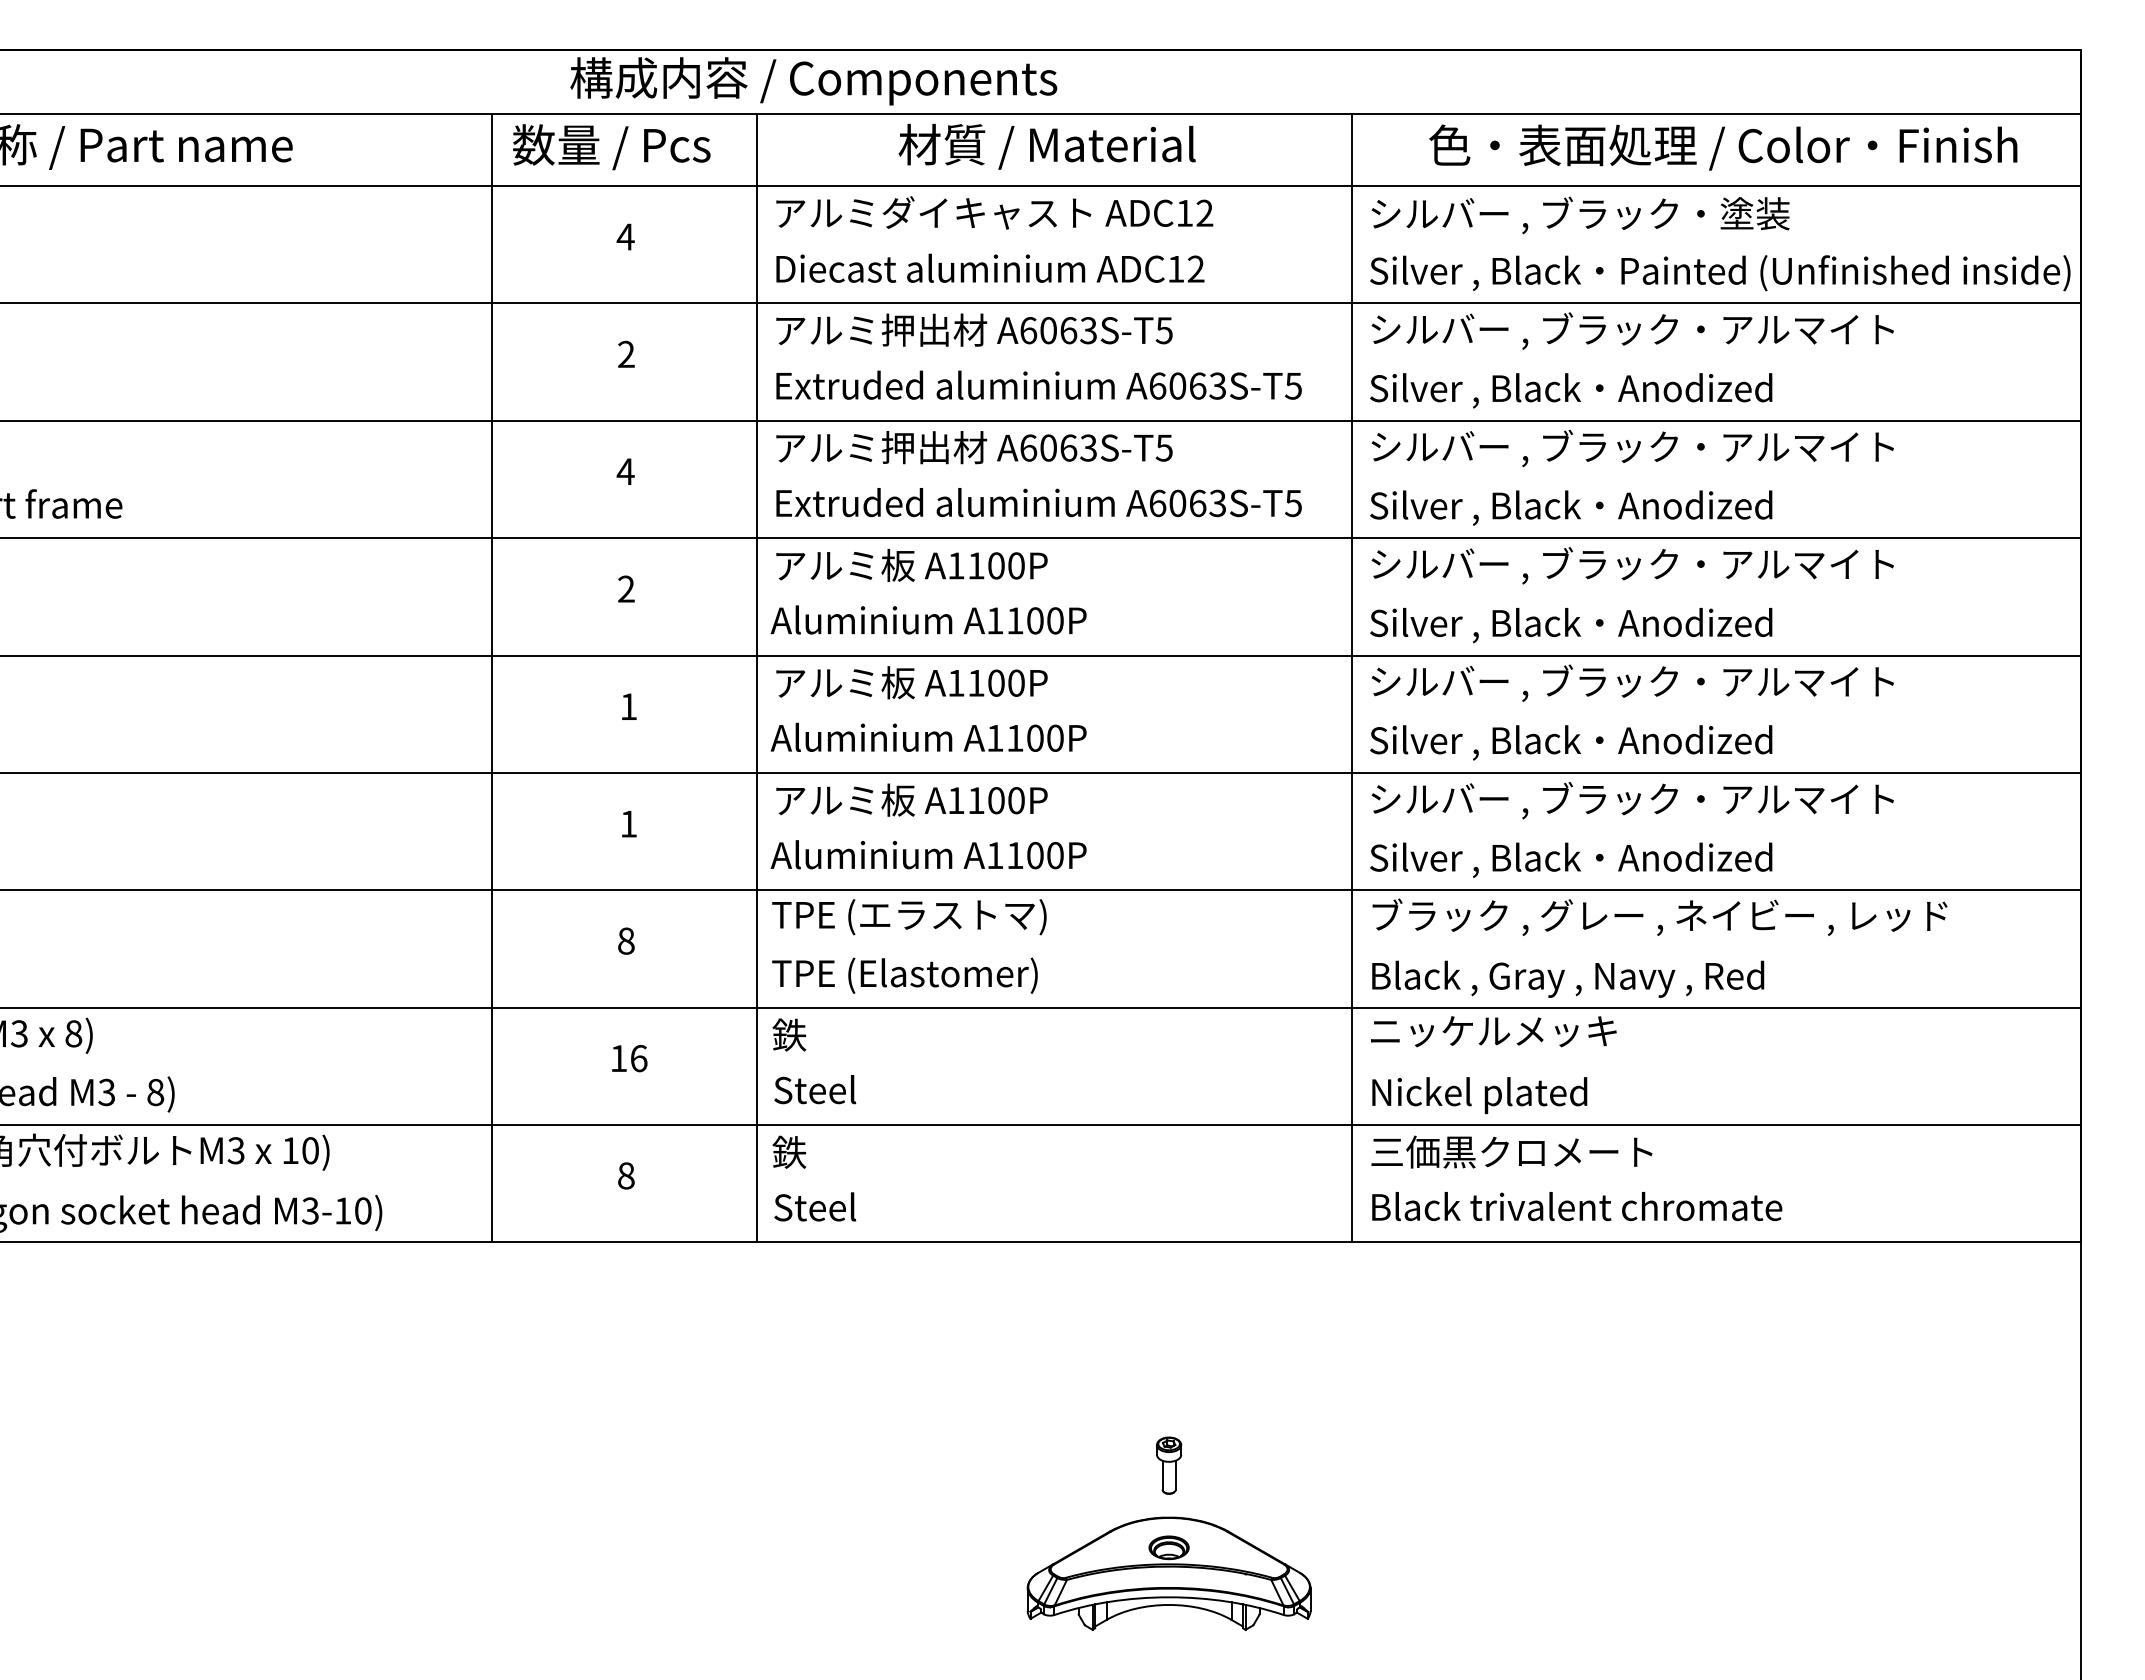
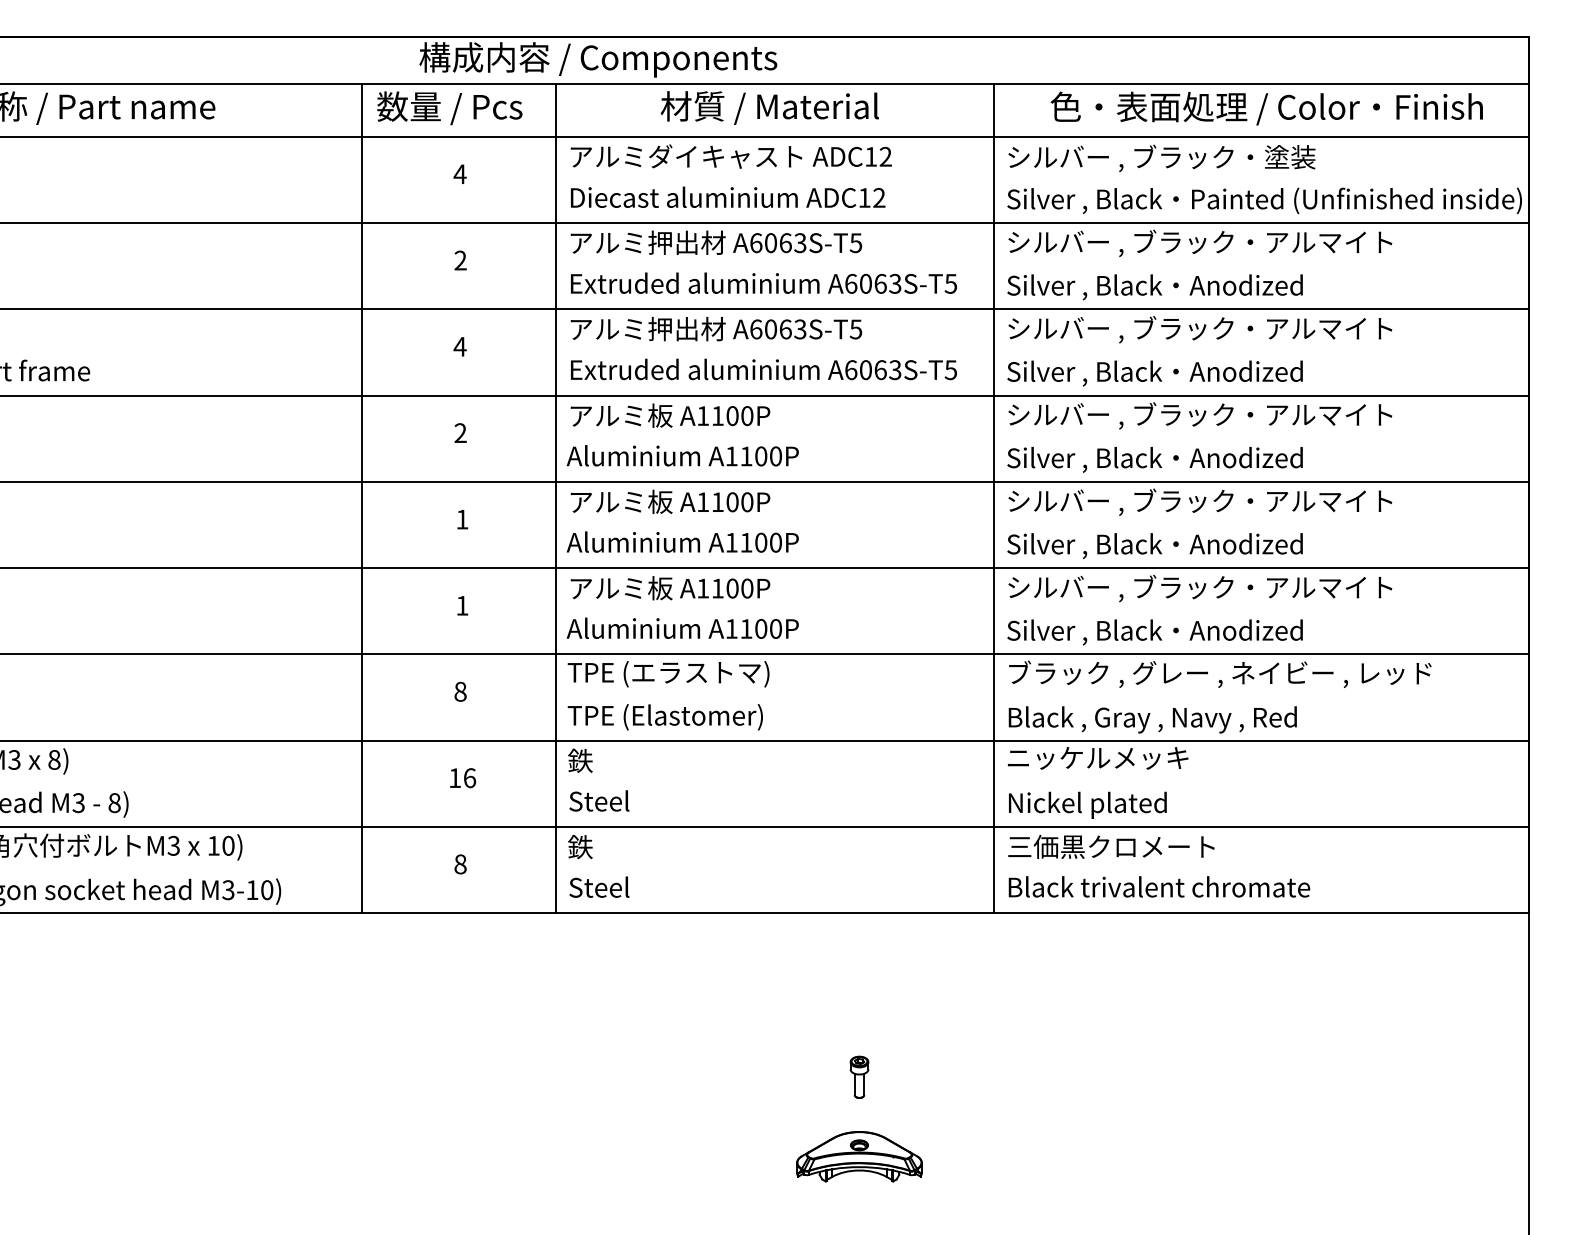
part: (1168, 1573) -> (859, 1156), size x0.6

